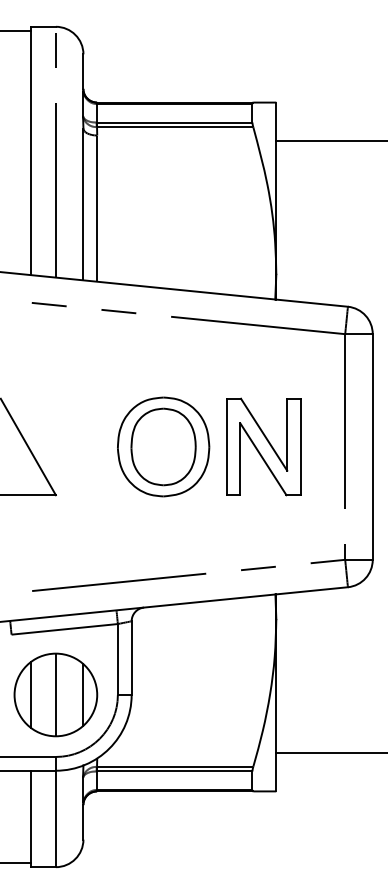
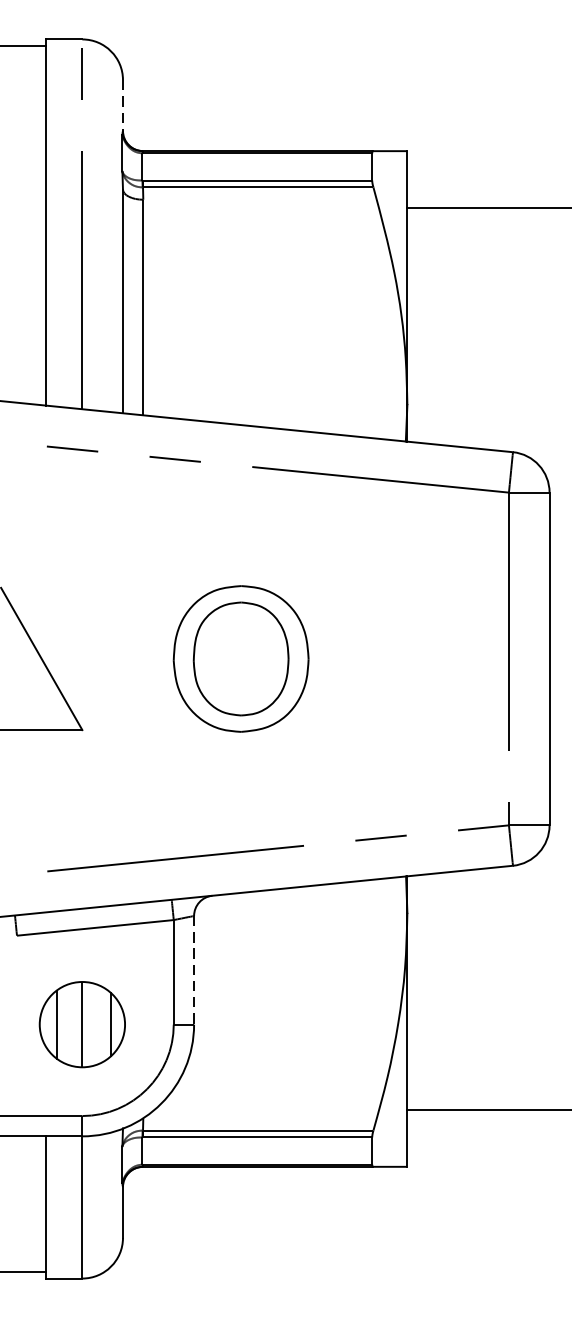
line: (83, 72) -> (123, 106), solid -> dashed
part: (263, 446) -> (388, 658), removed
line: (131, 658) -> (193, 970), solid -> dashed
part: (55, 694) -> (81, 1023), size x0.7

